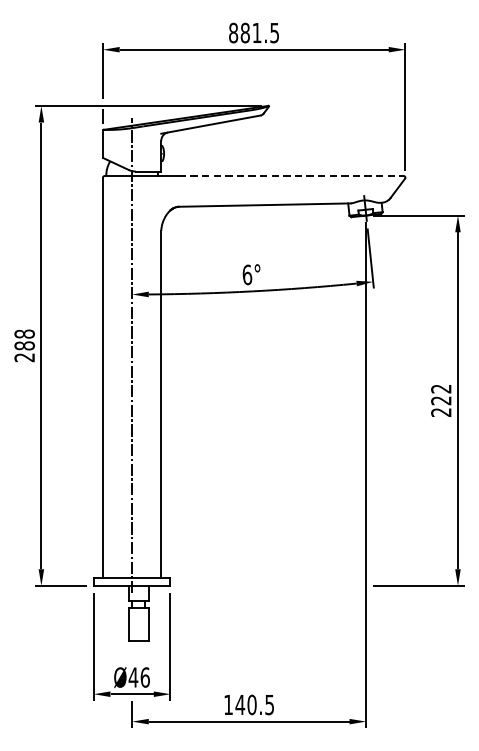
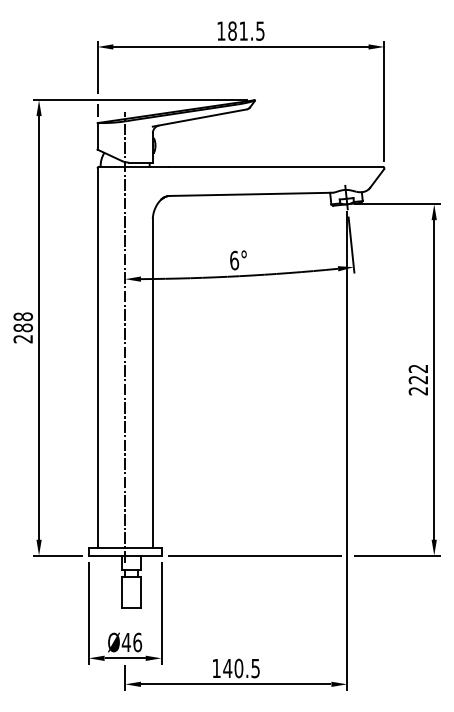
text: (233, 32) -> (221, 30), 881.5 -> 181.5
line: (291, 175) -> (276, 166), dashed -> solid
line: (268, 585) -> (254, 555), added

